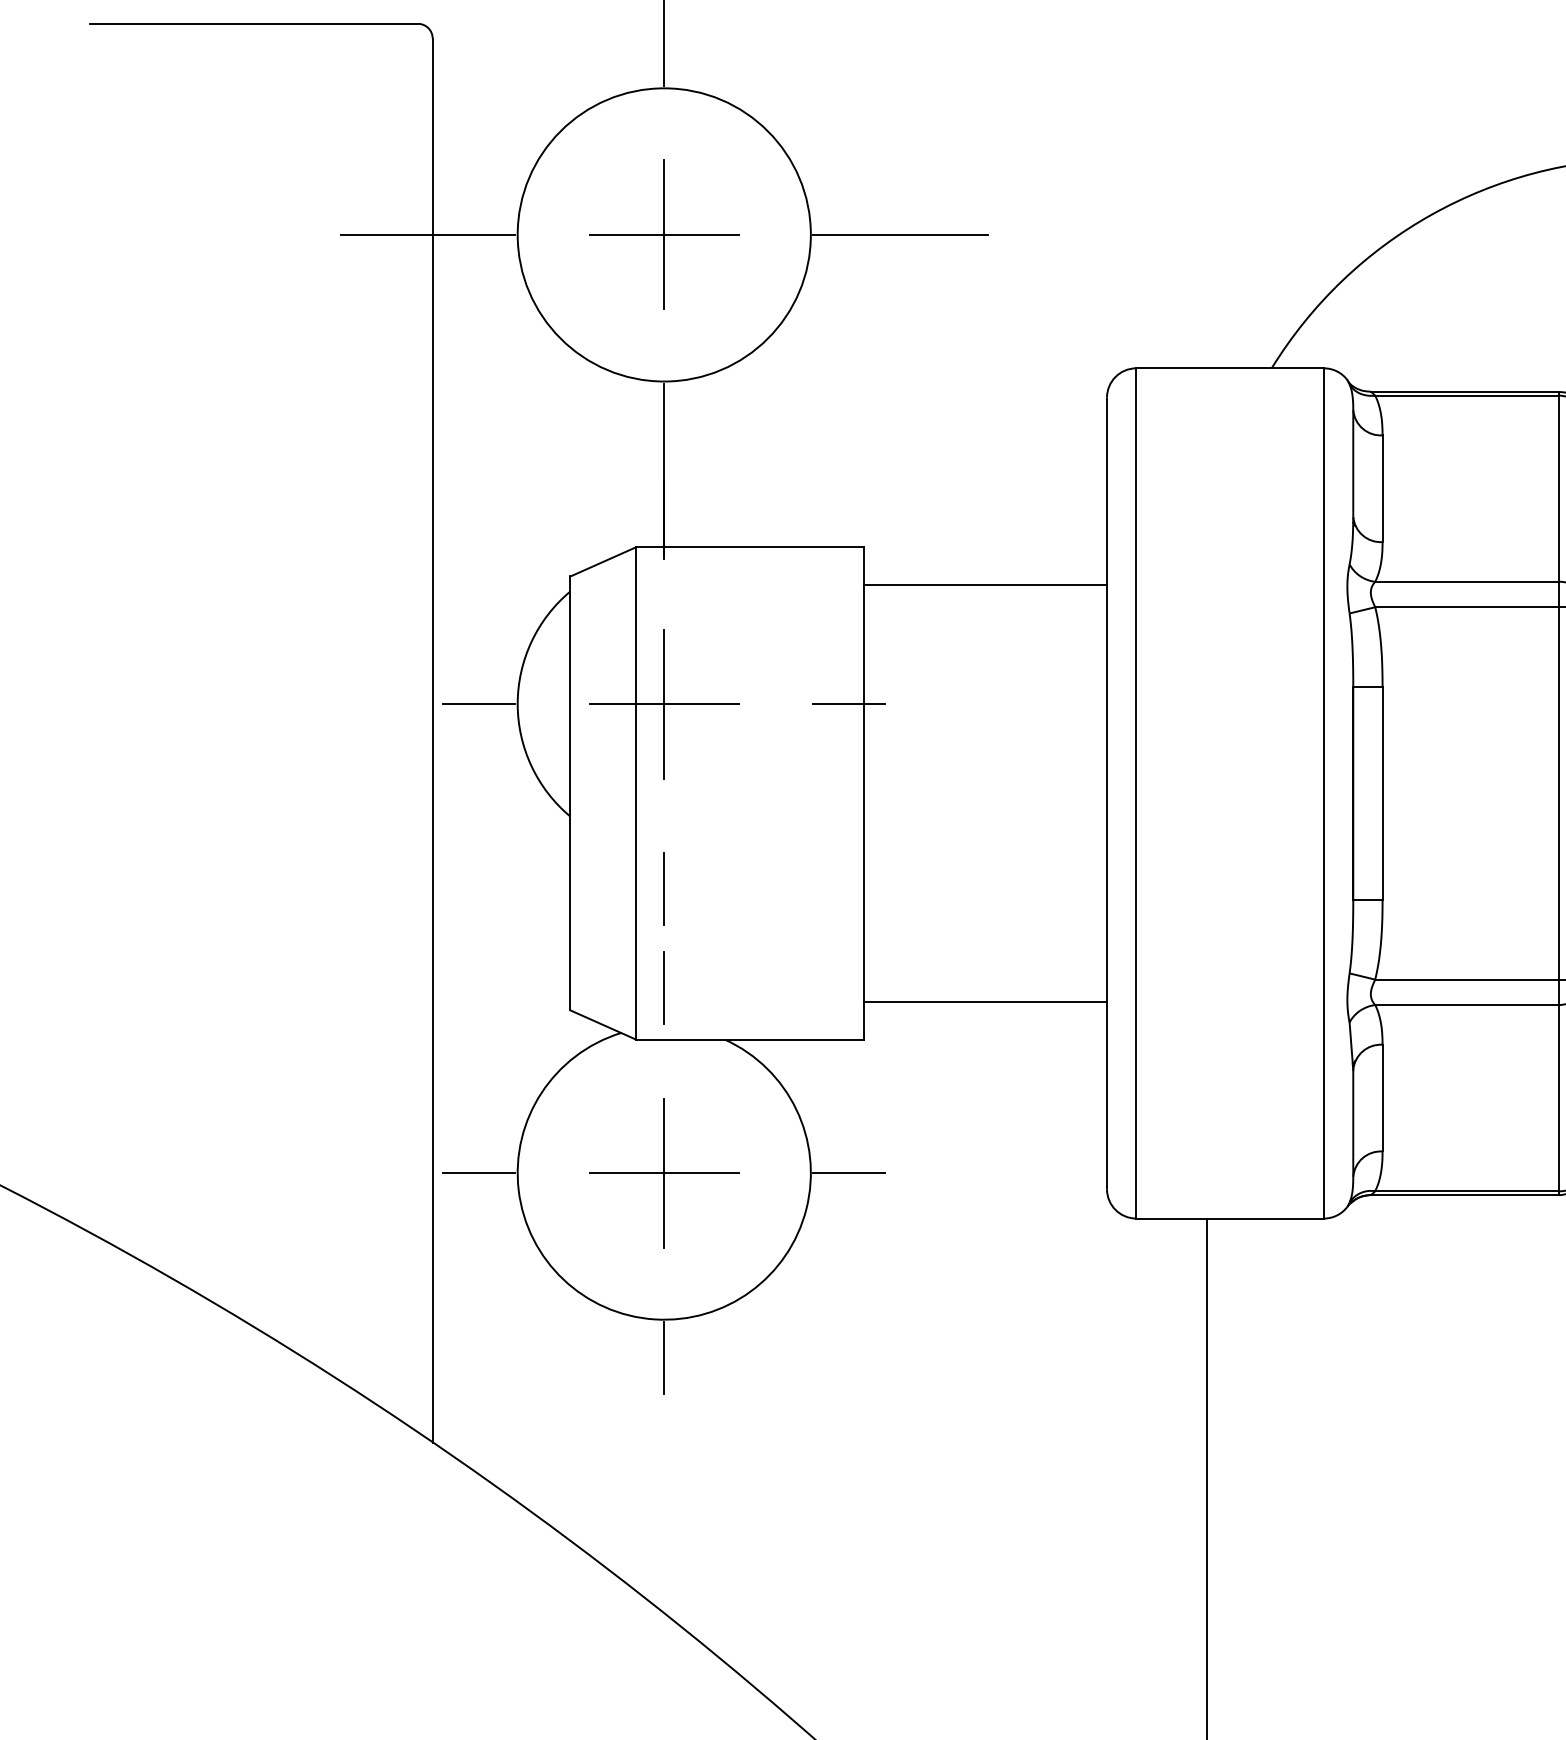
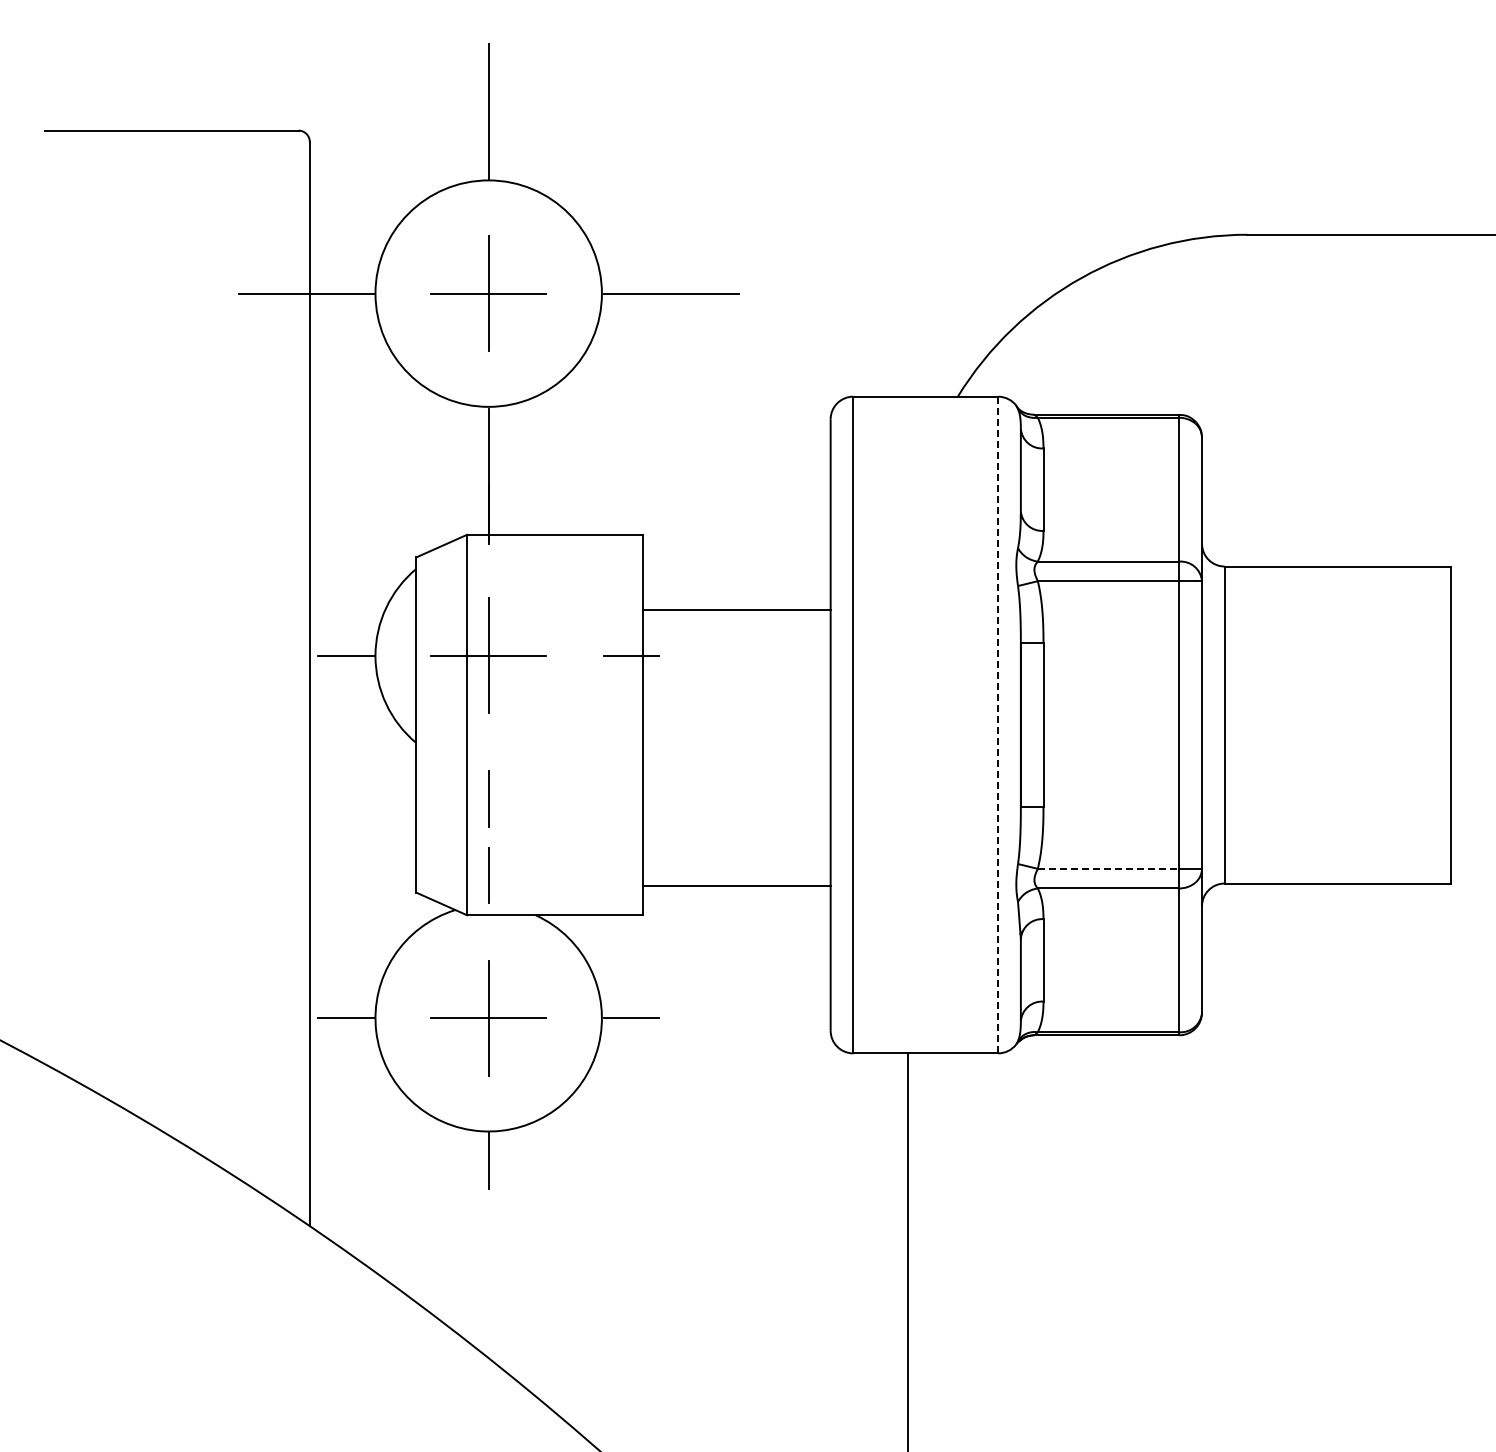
line: (985, 585) -> (736, 610), moved
line: (1324, 792) -> (998, 724), solid -> dashed
line: (1466, 979) -> (1108, 868), solid -> dashed

